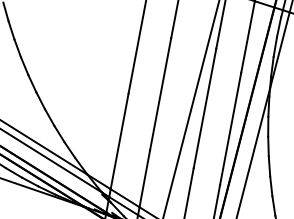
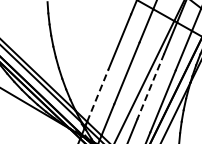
line: (204, 108) -> (150, 86), solid -> dashed
line: (120, 141) -> (98, 95), solid -> dashed

